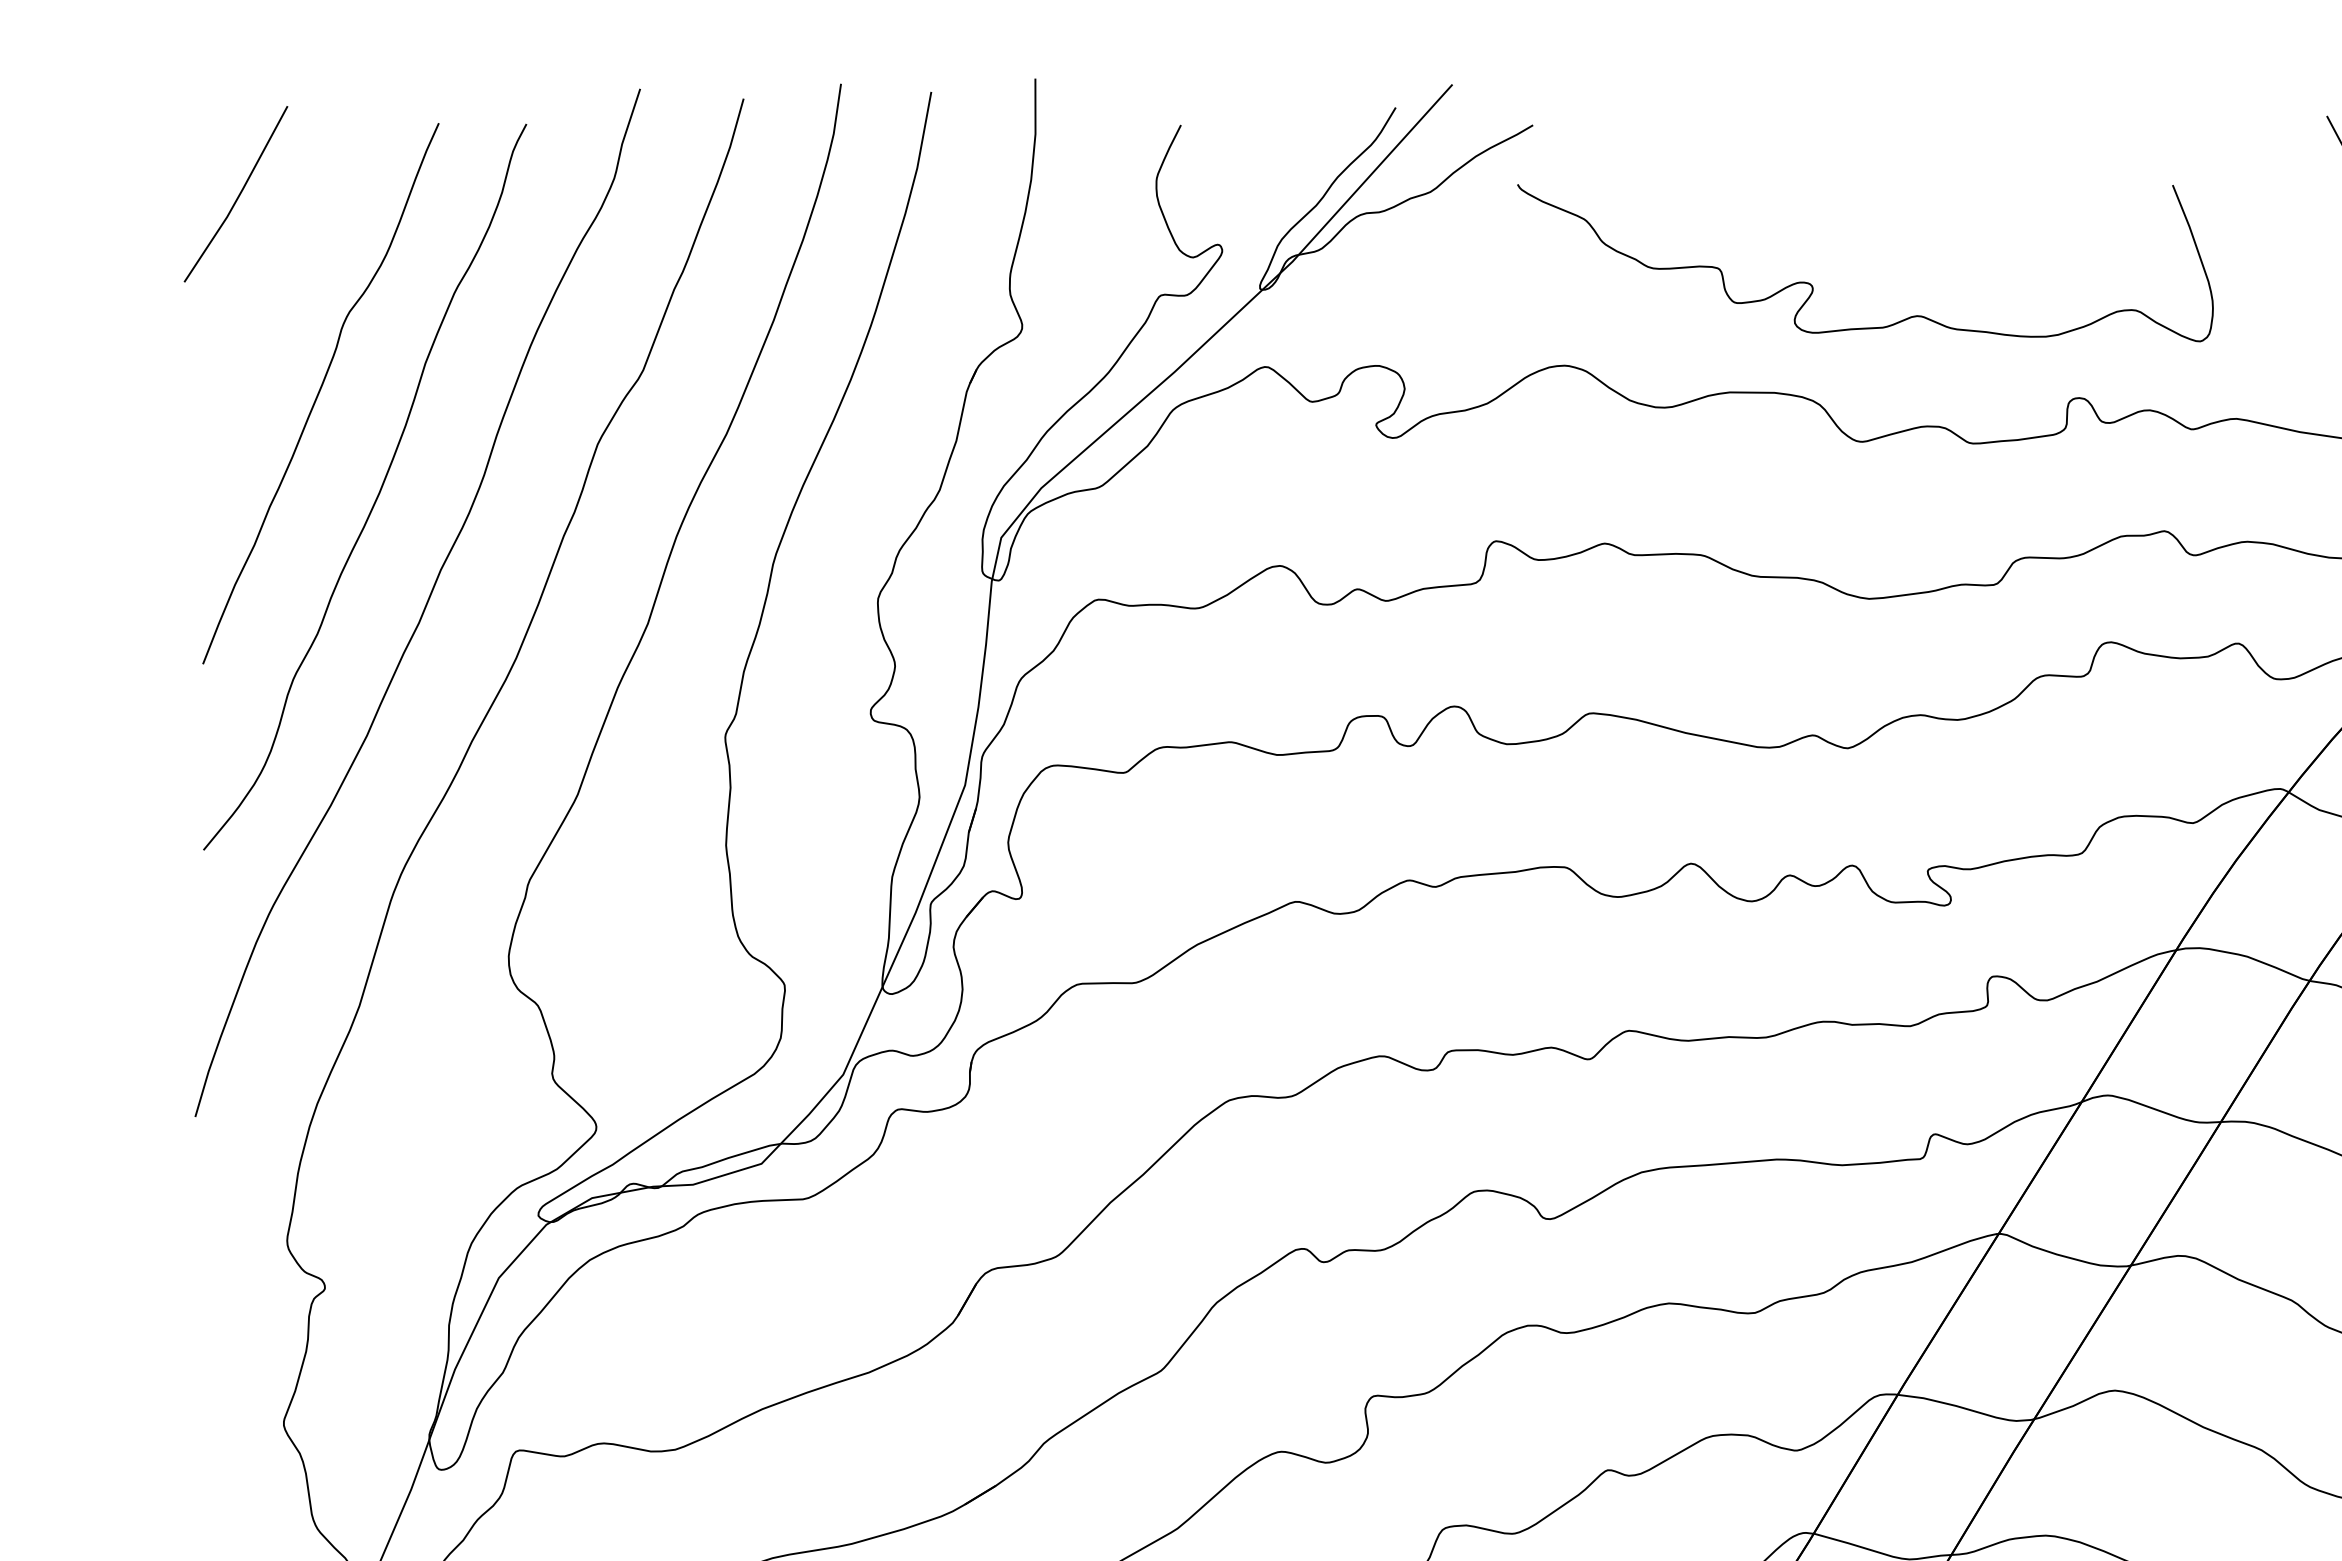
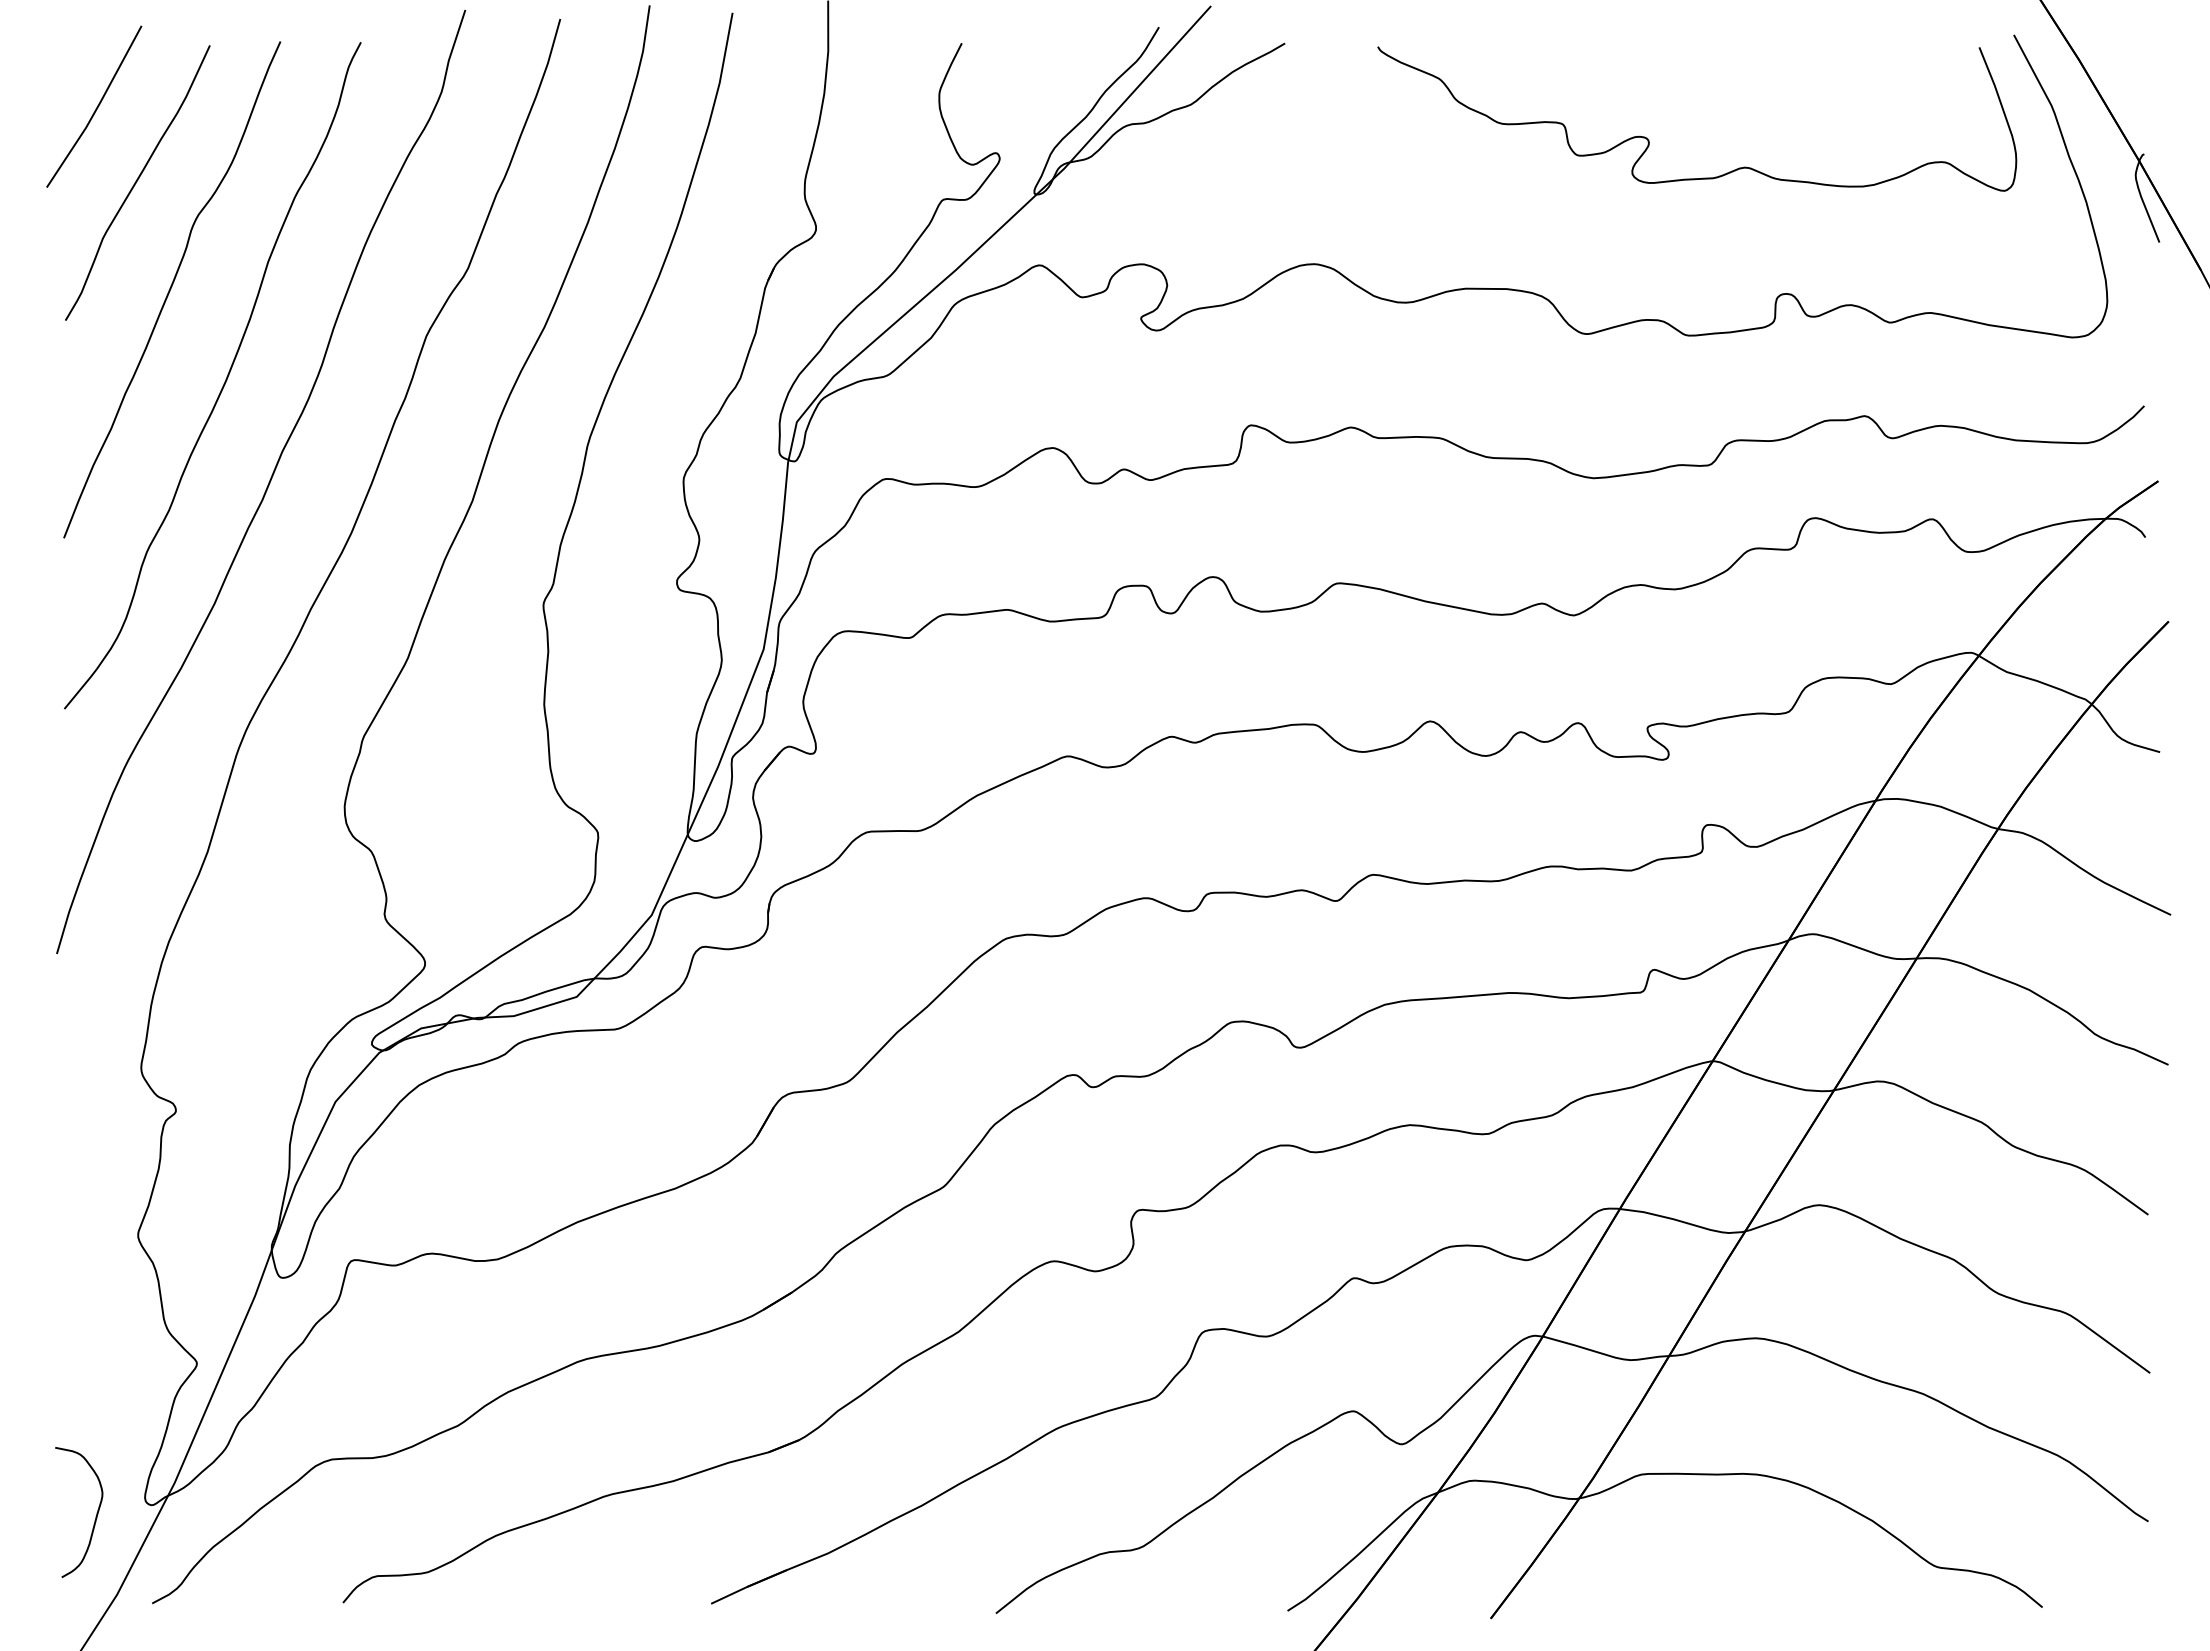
curve: (283, 275) -> (137, 181), added
curve: (1813, 286) -> (1649, 140), moved

